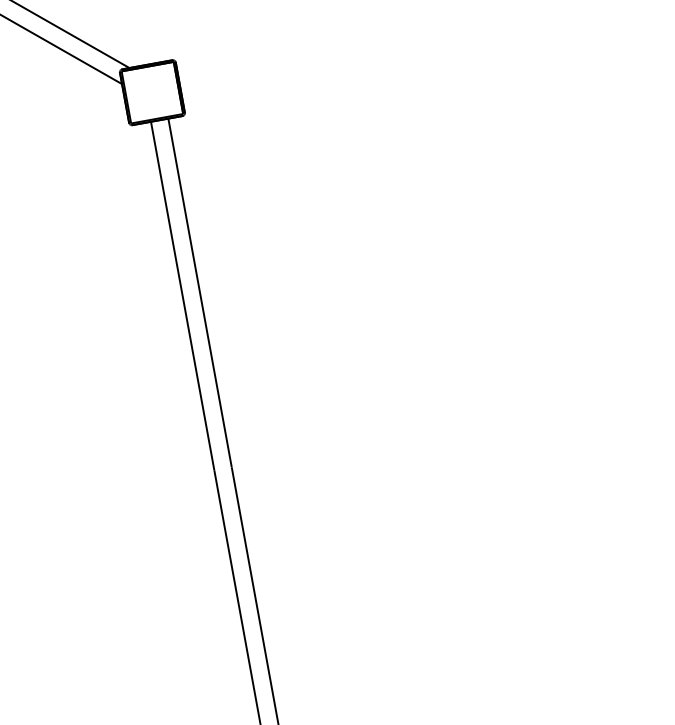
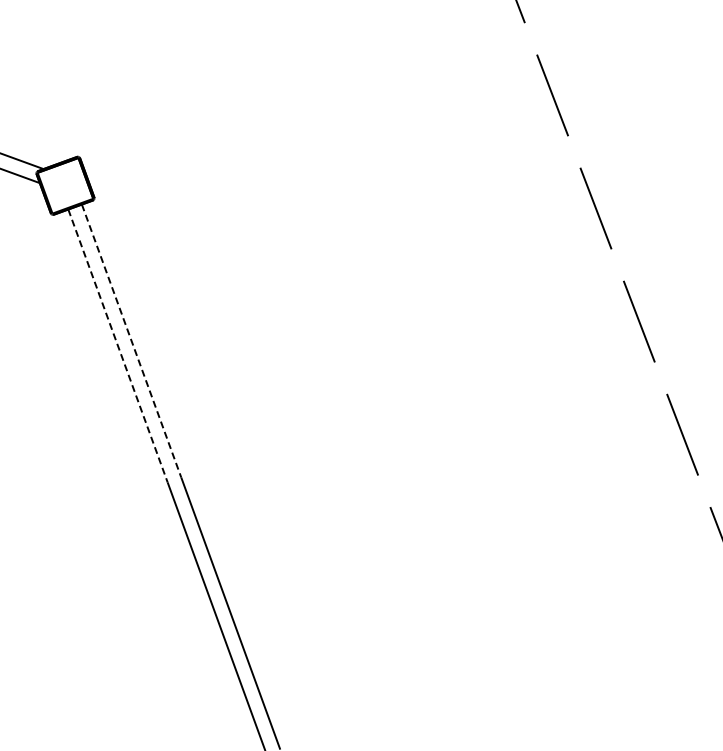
line: (199, 293) -> (131, 341), solid -> dashed
line: (183, 297) -> (118, 346), solid -> dashed

